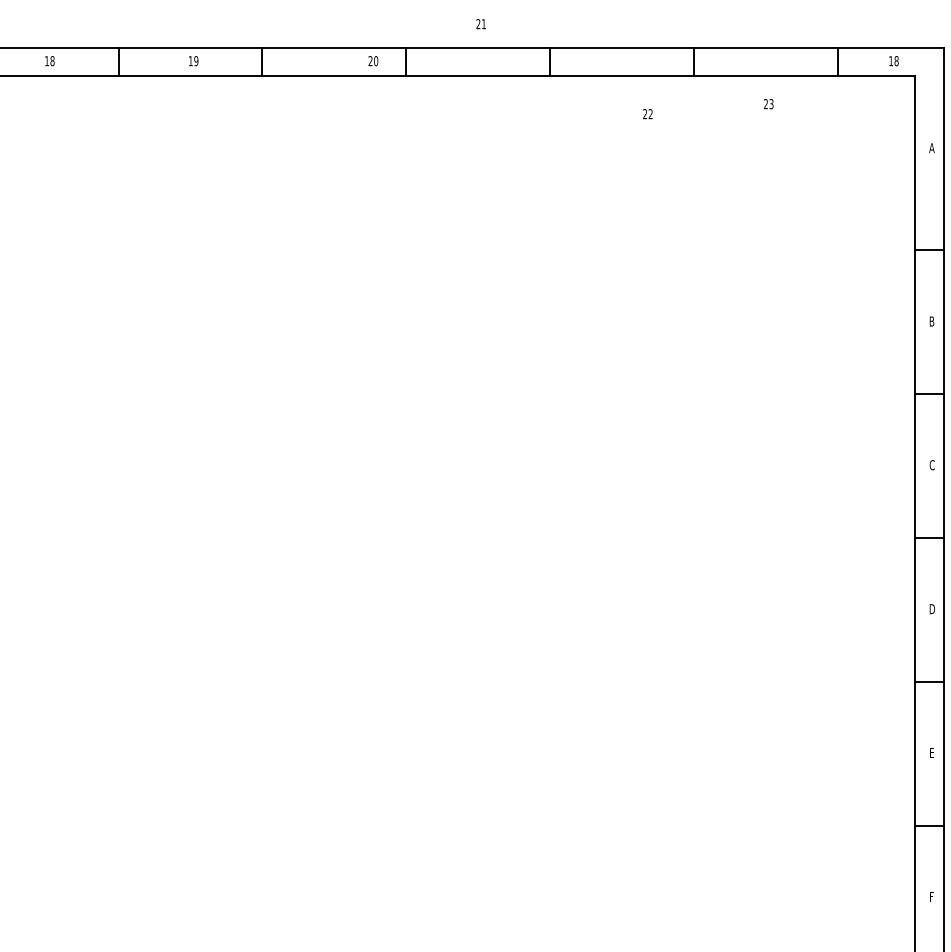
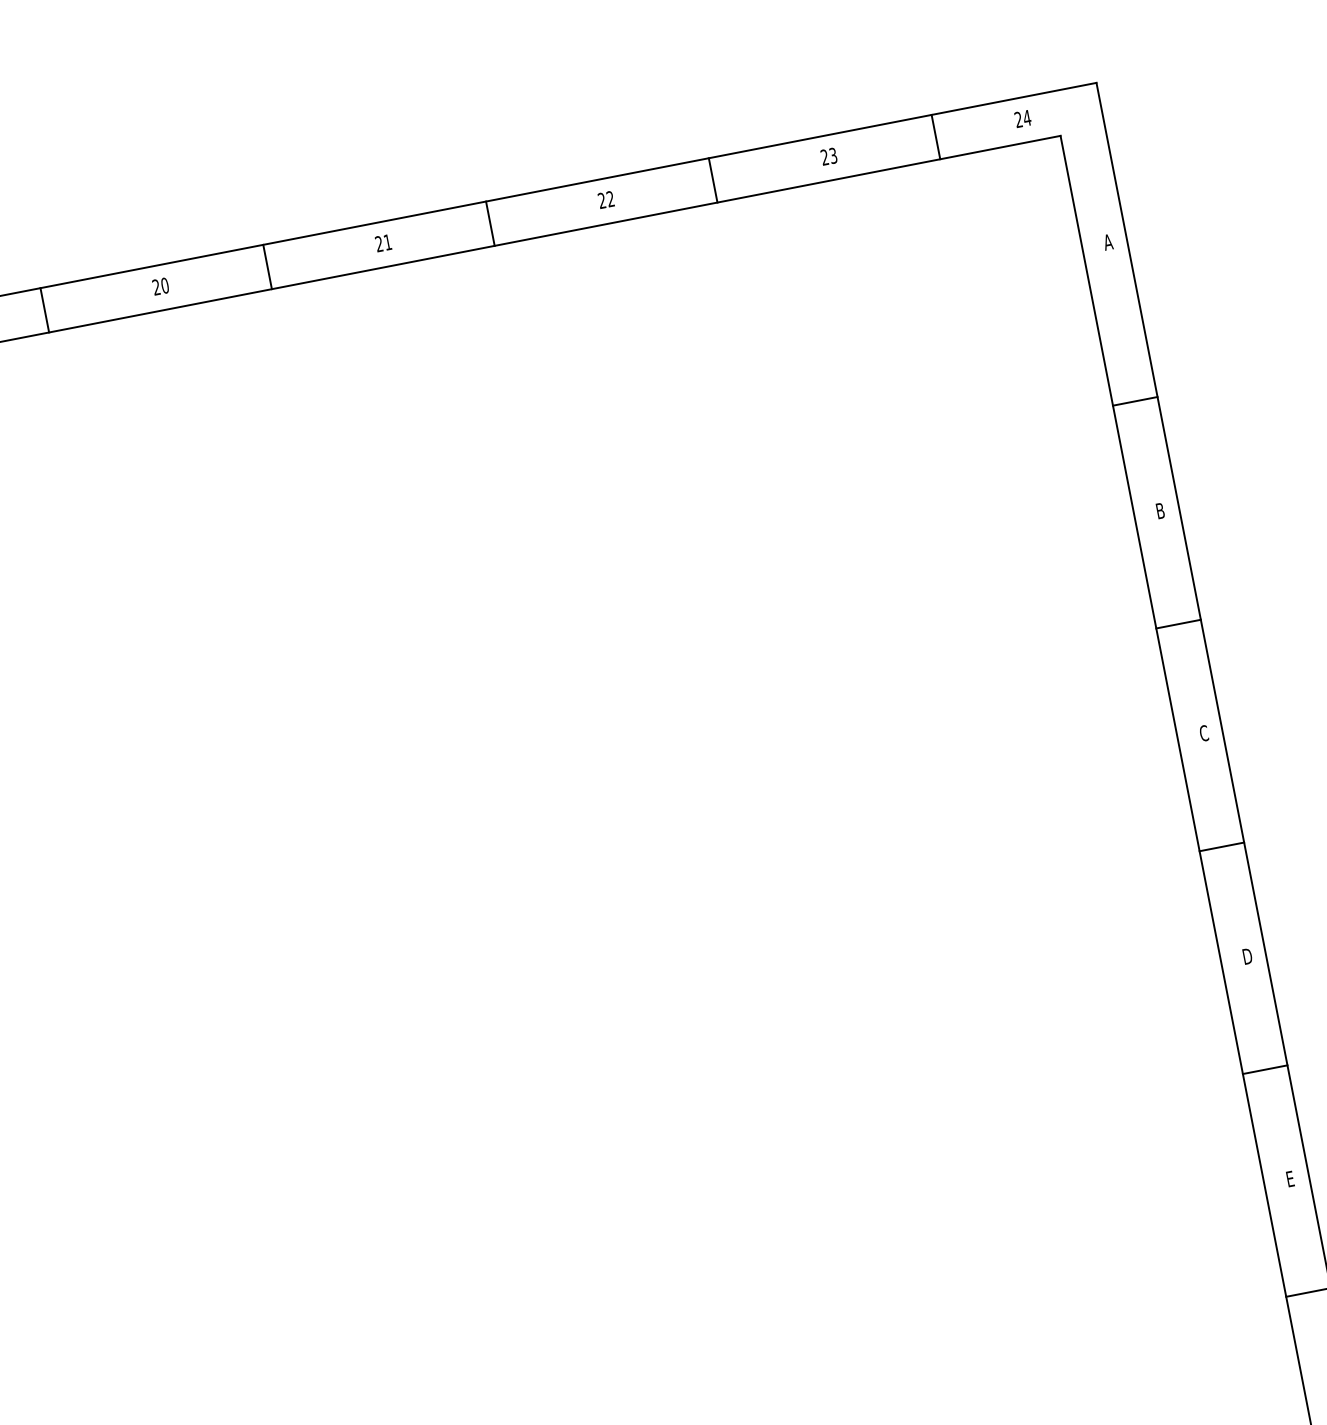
text: (480, 24) -> (382, 243), moved
text: (373, 61) -> (161, 287), moved
text: (893, 61) -> (1022, 119), 18 -> 24
text: (768, 104) -> (828, 157), moved
text: (647, 114) -> (605, 200), moved

